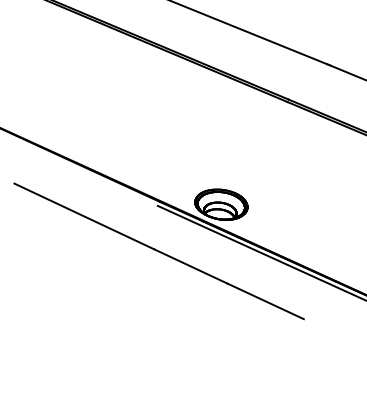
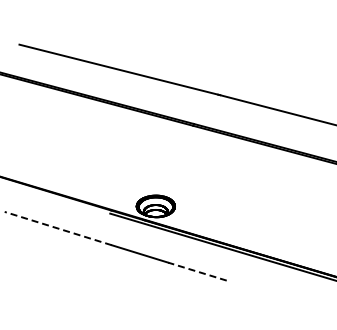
line: (83, 216) -> (57, 228), solid -> dashed
line: (265, 301) -> (197, 271), solid -> dashed

